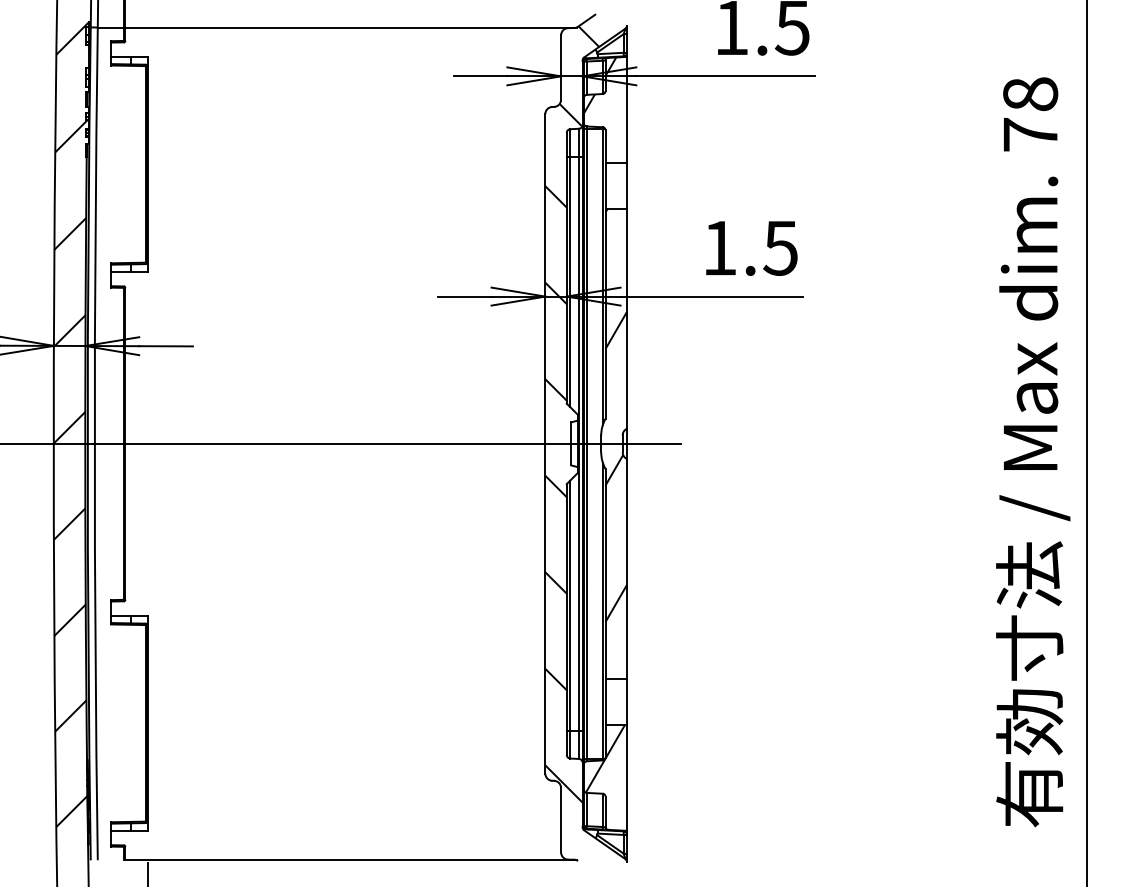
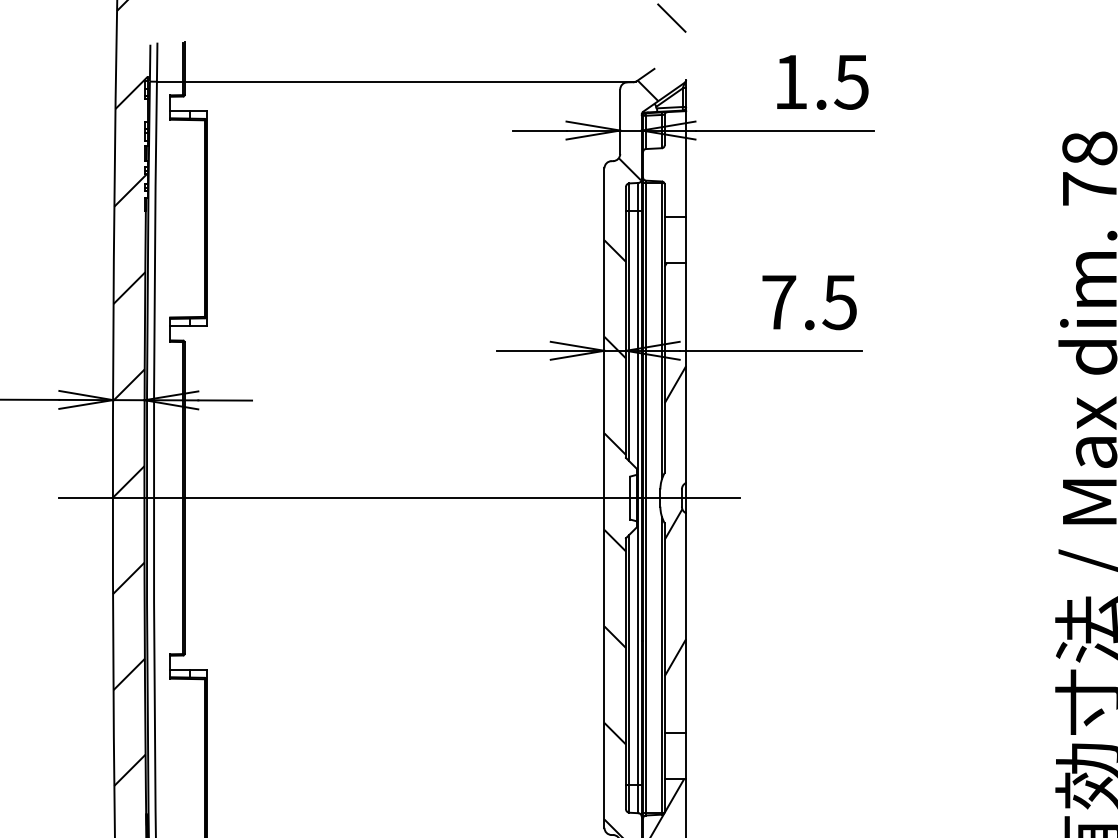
hatch: (600, 85) -> (659, 139), removed
text: (719, 248) -> (778, 302), 1.5 -> 7.5

